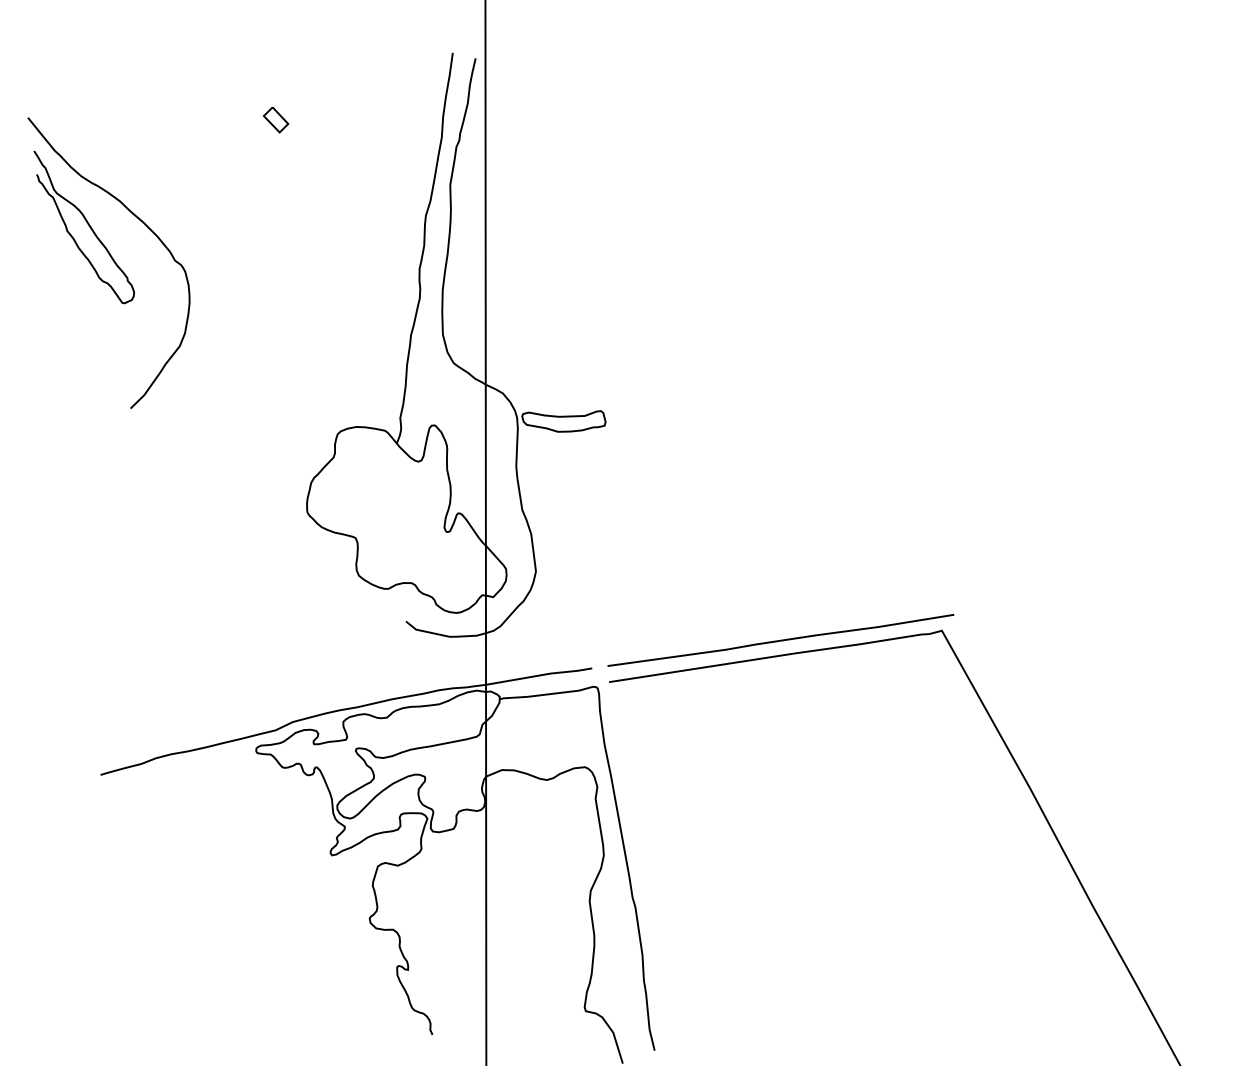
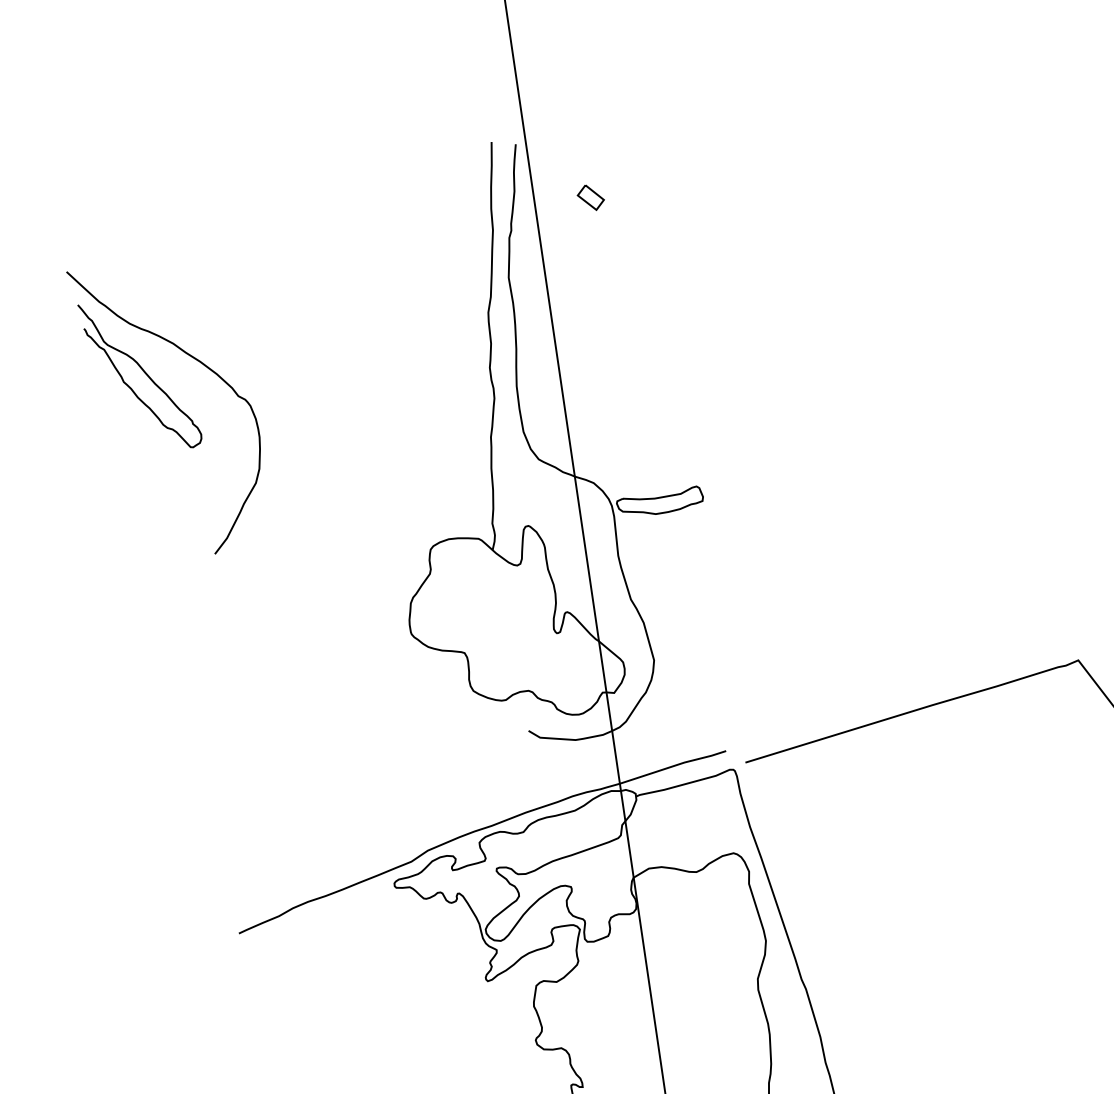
part: (275, 120) -> (590, 198), moved
curve: (780, 640) -> (914, 694), removed

